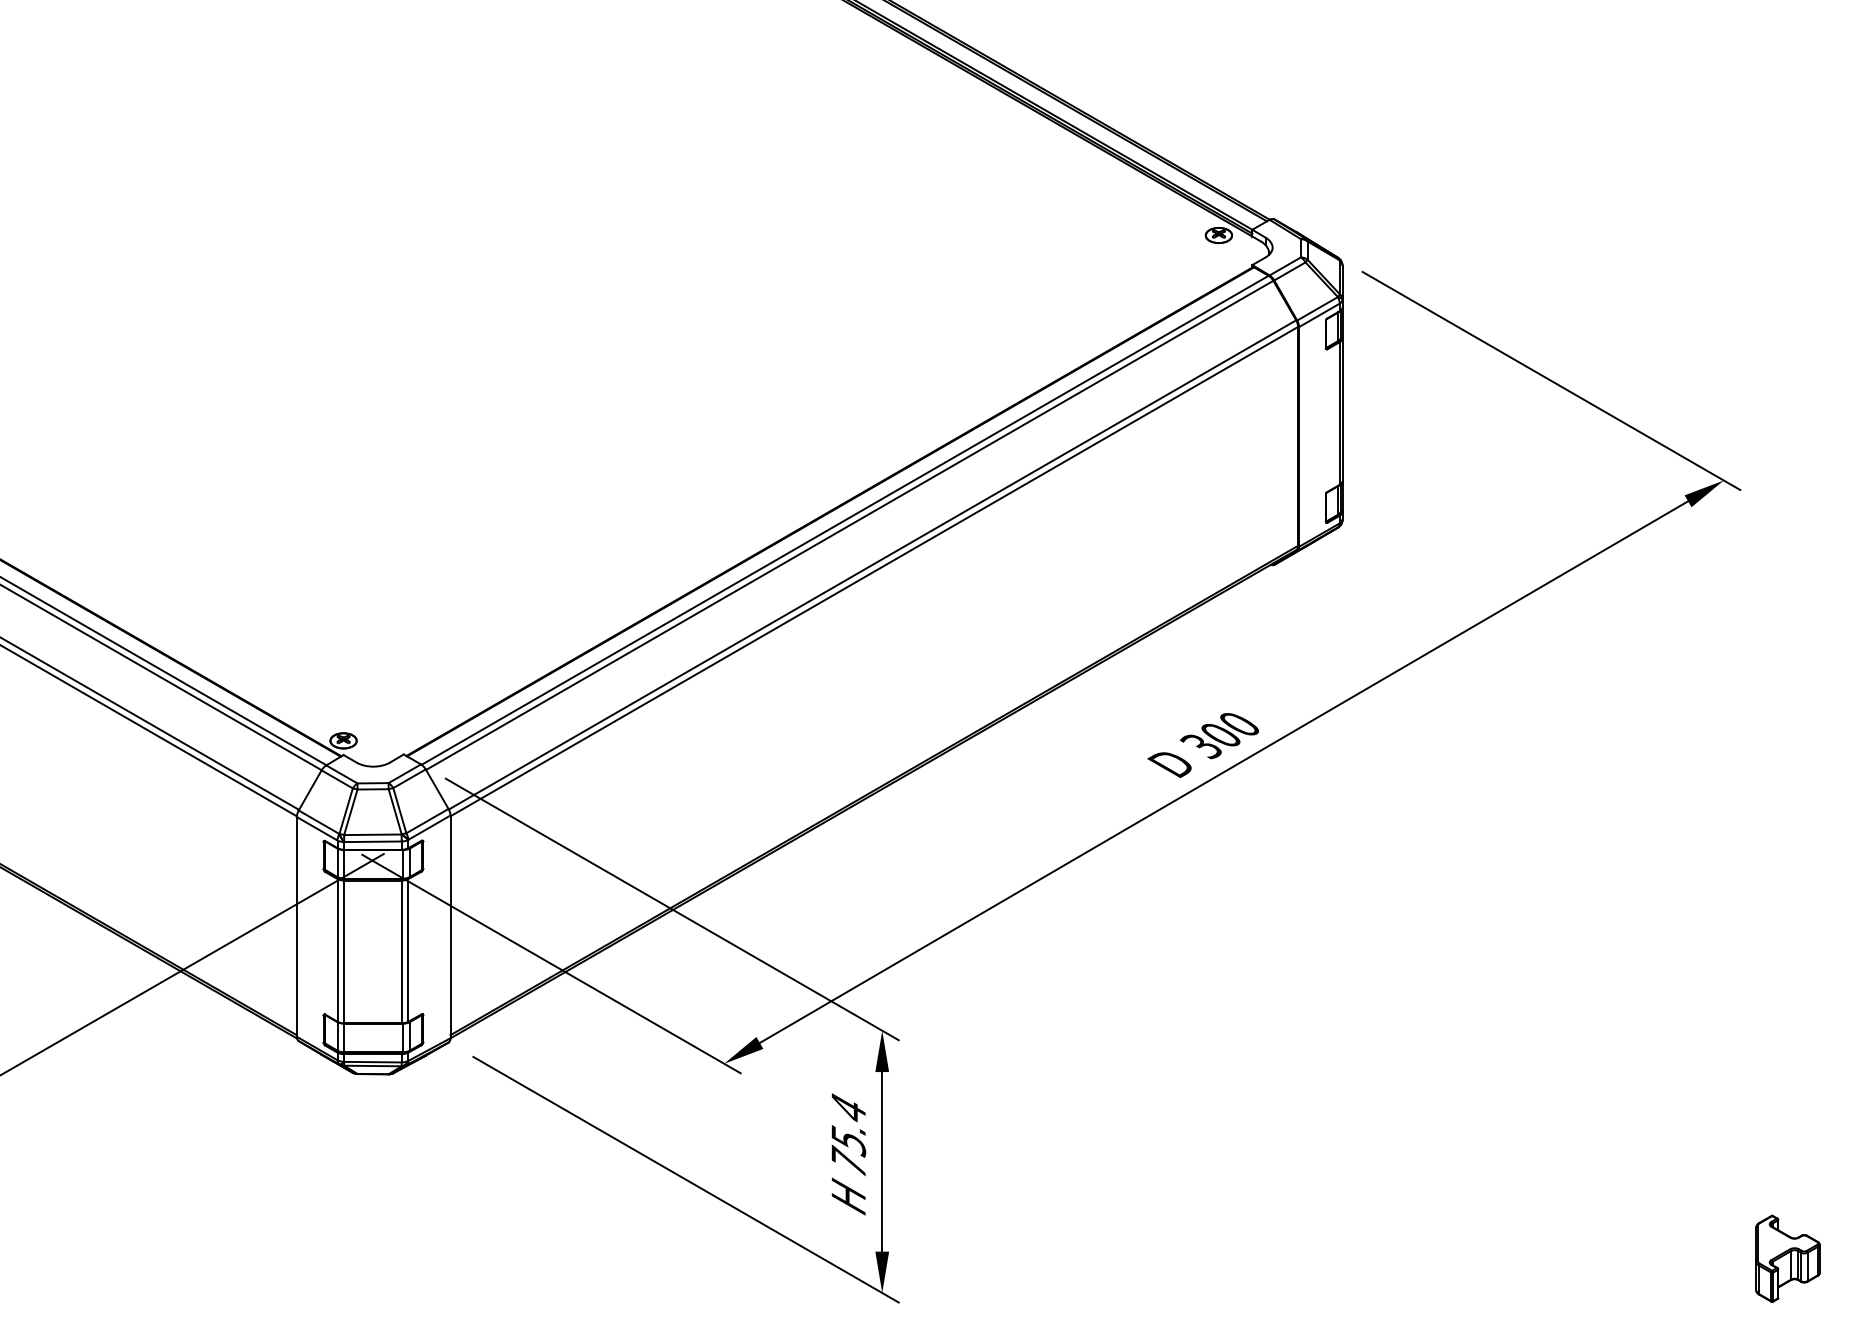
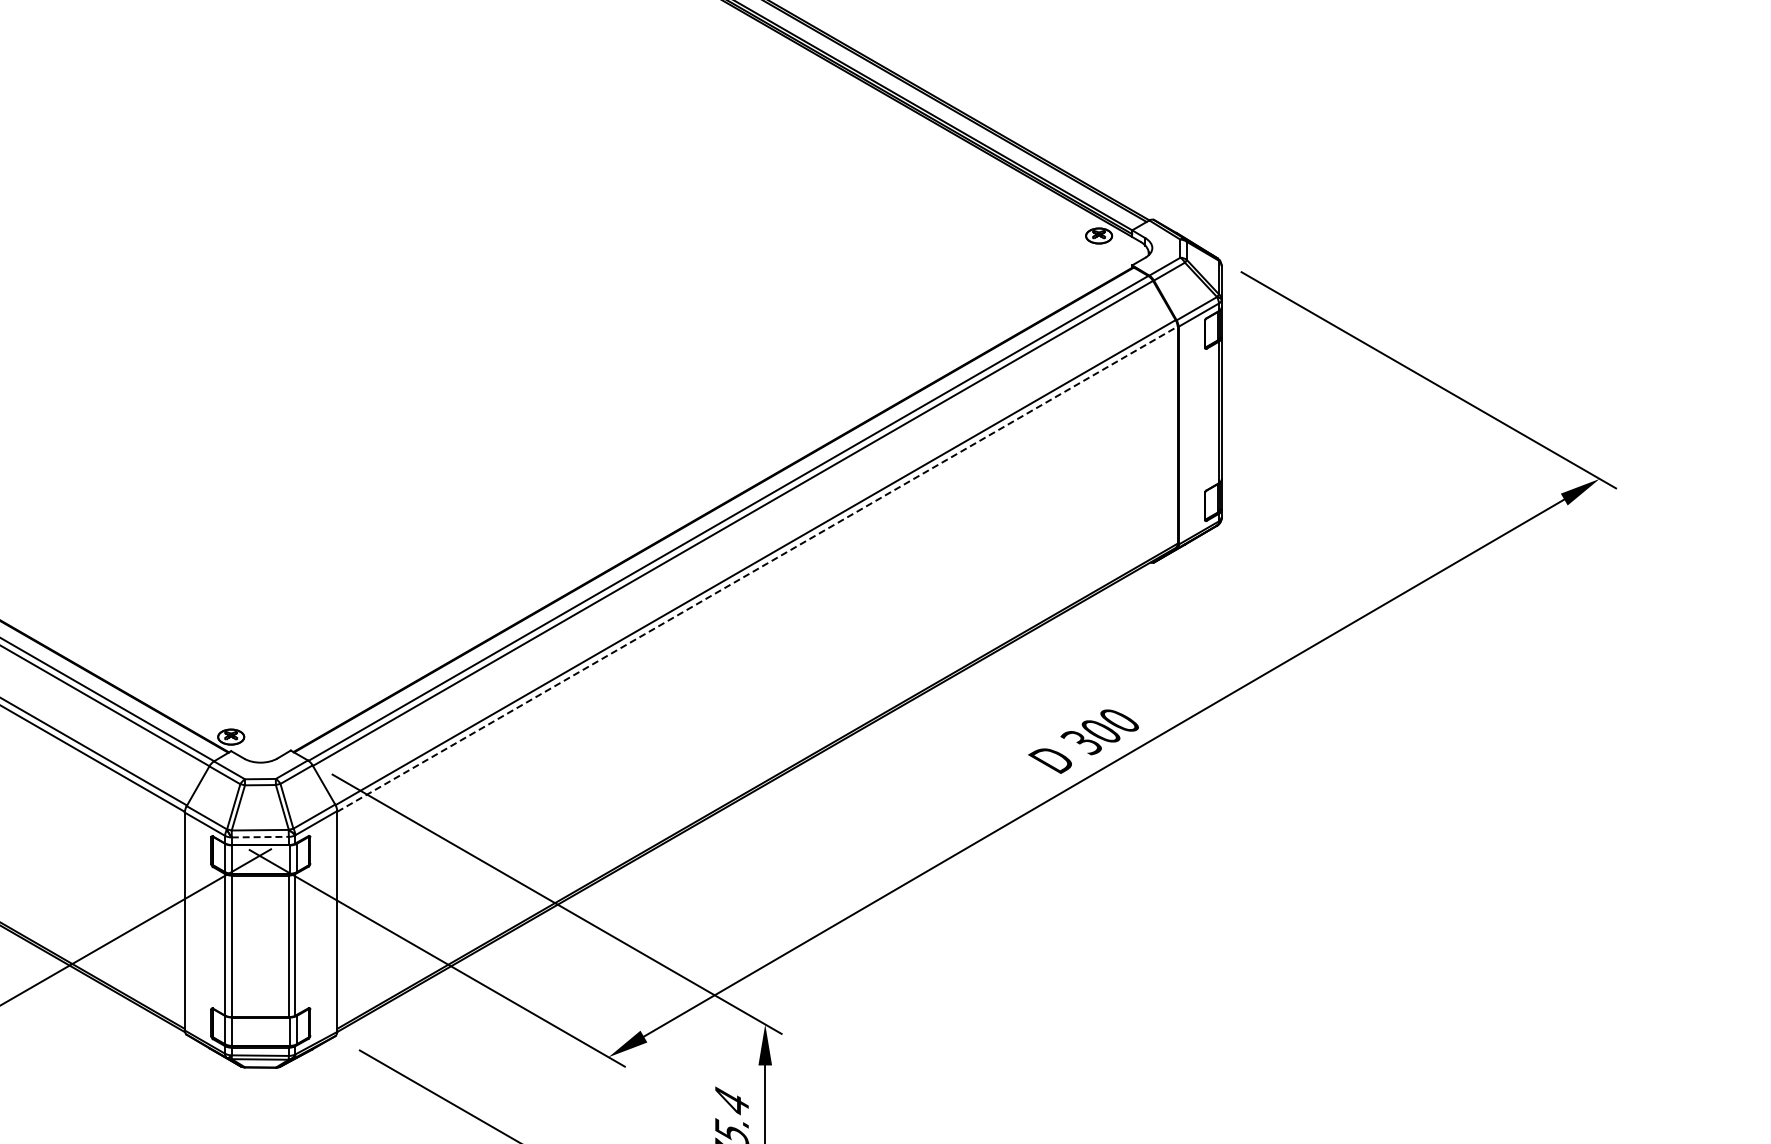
line: (874, 571) -> (757, 569), solid -> dashed
line: (372, 841) -> (259, 836), solid -> dashed

